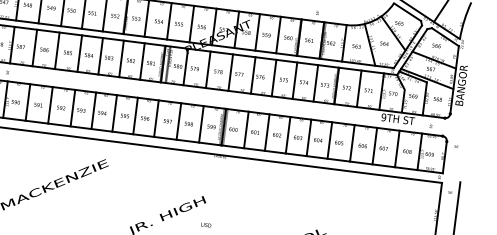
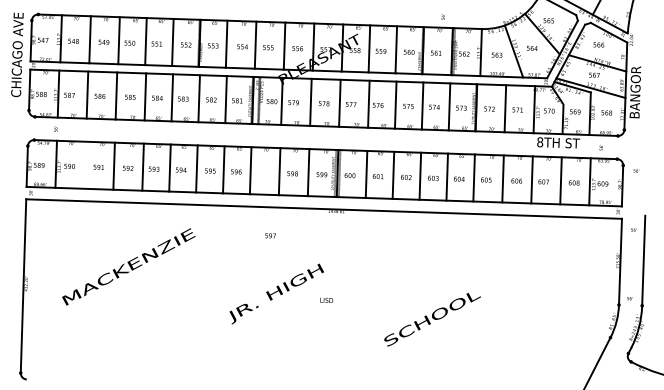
line: (27, 101) -> (84, 164), removed
text: (384, 117) -> (540, 142), 9TH -> 8TH
text: (167, 121) -> (270, 235), moved

